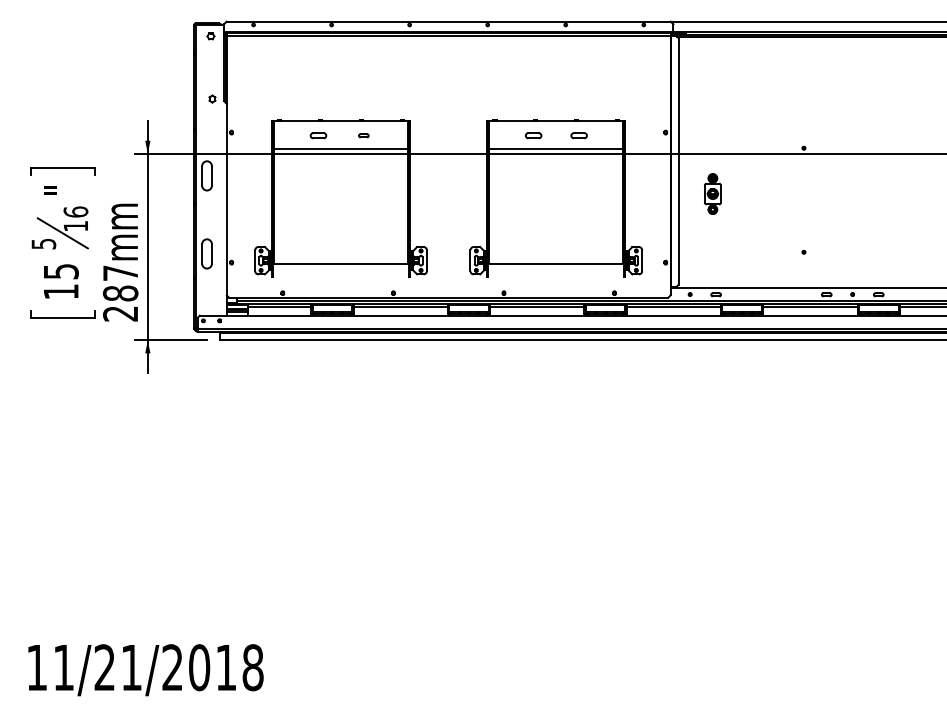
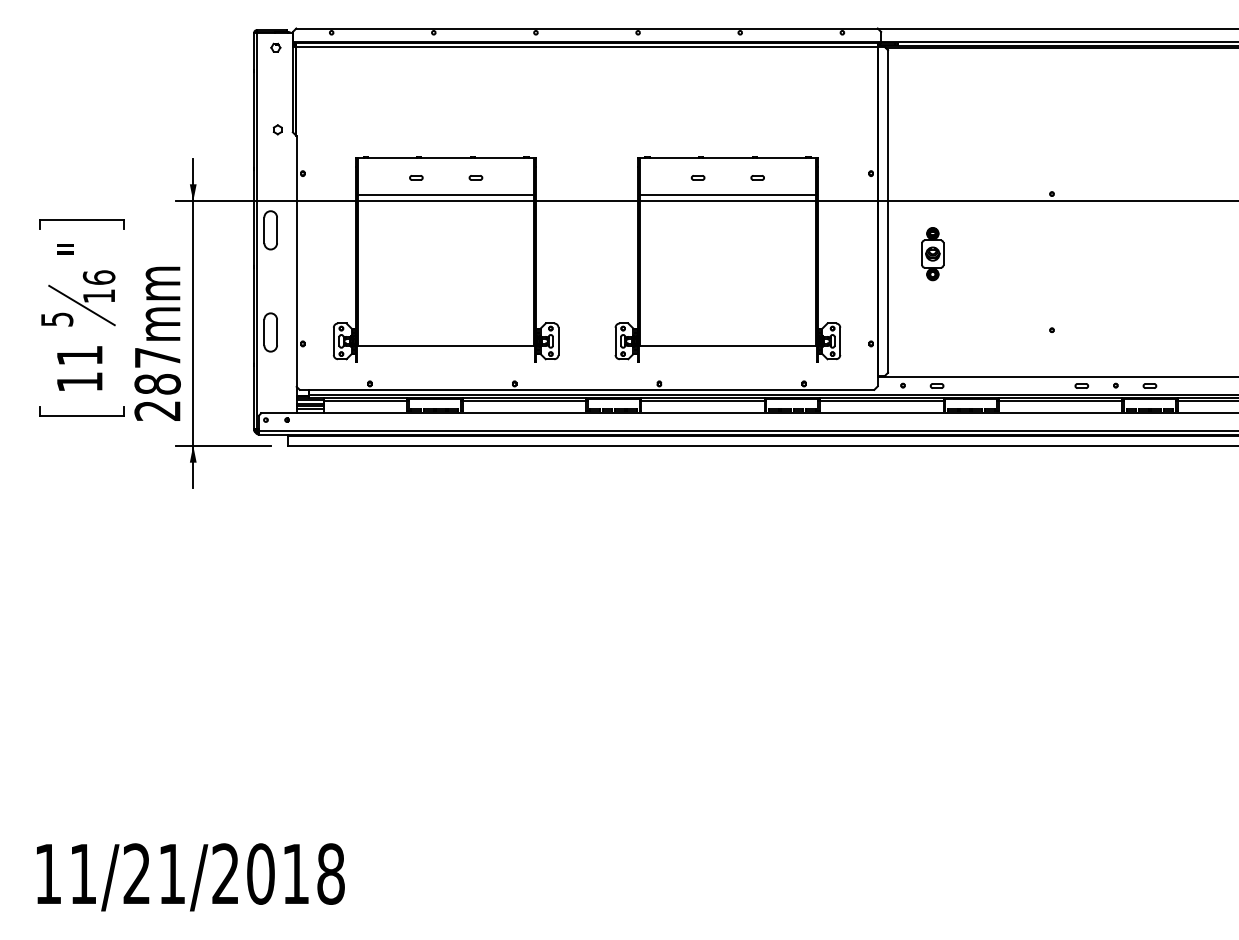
part: (317, 135) -> (415, 177), size x0.62
part: (533, 135) -> (698, 177), size x0.62
part: (578, 135) -> (756, 177), size x0.62
text: (61, 271) -> (80, 355), 15 -> 11

